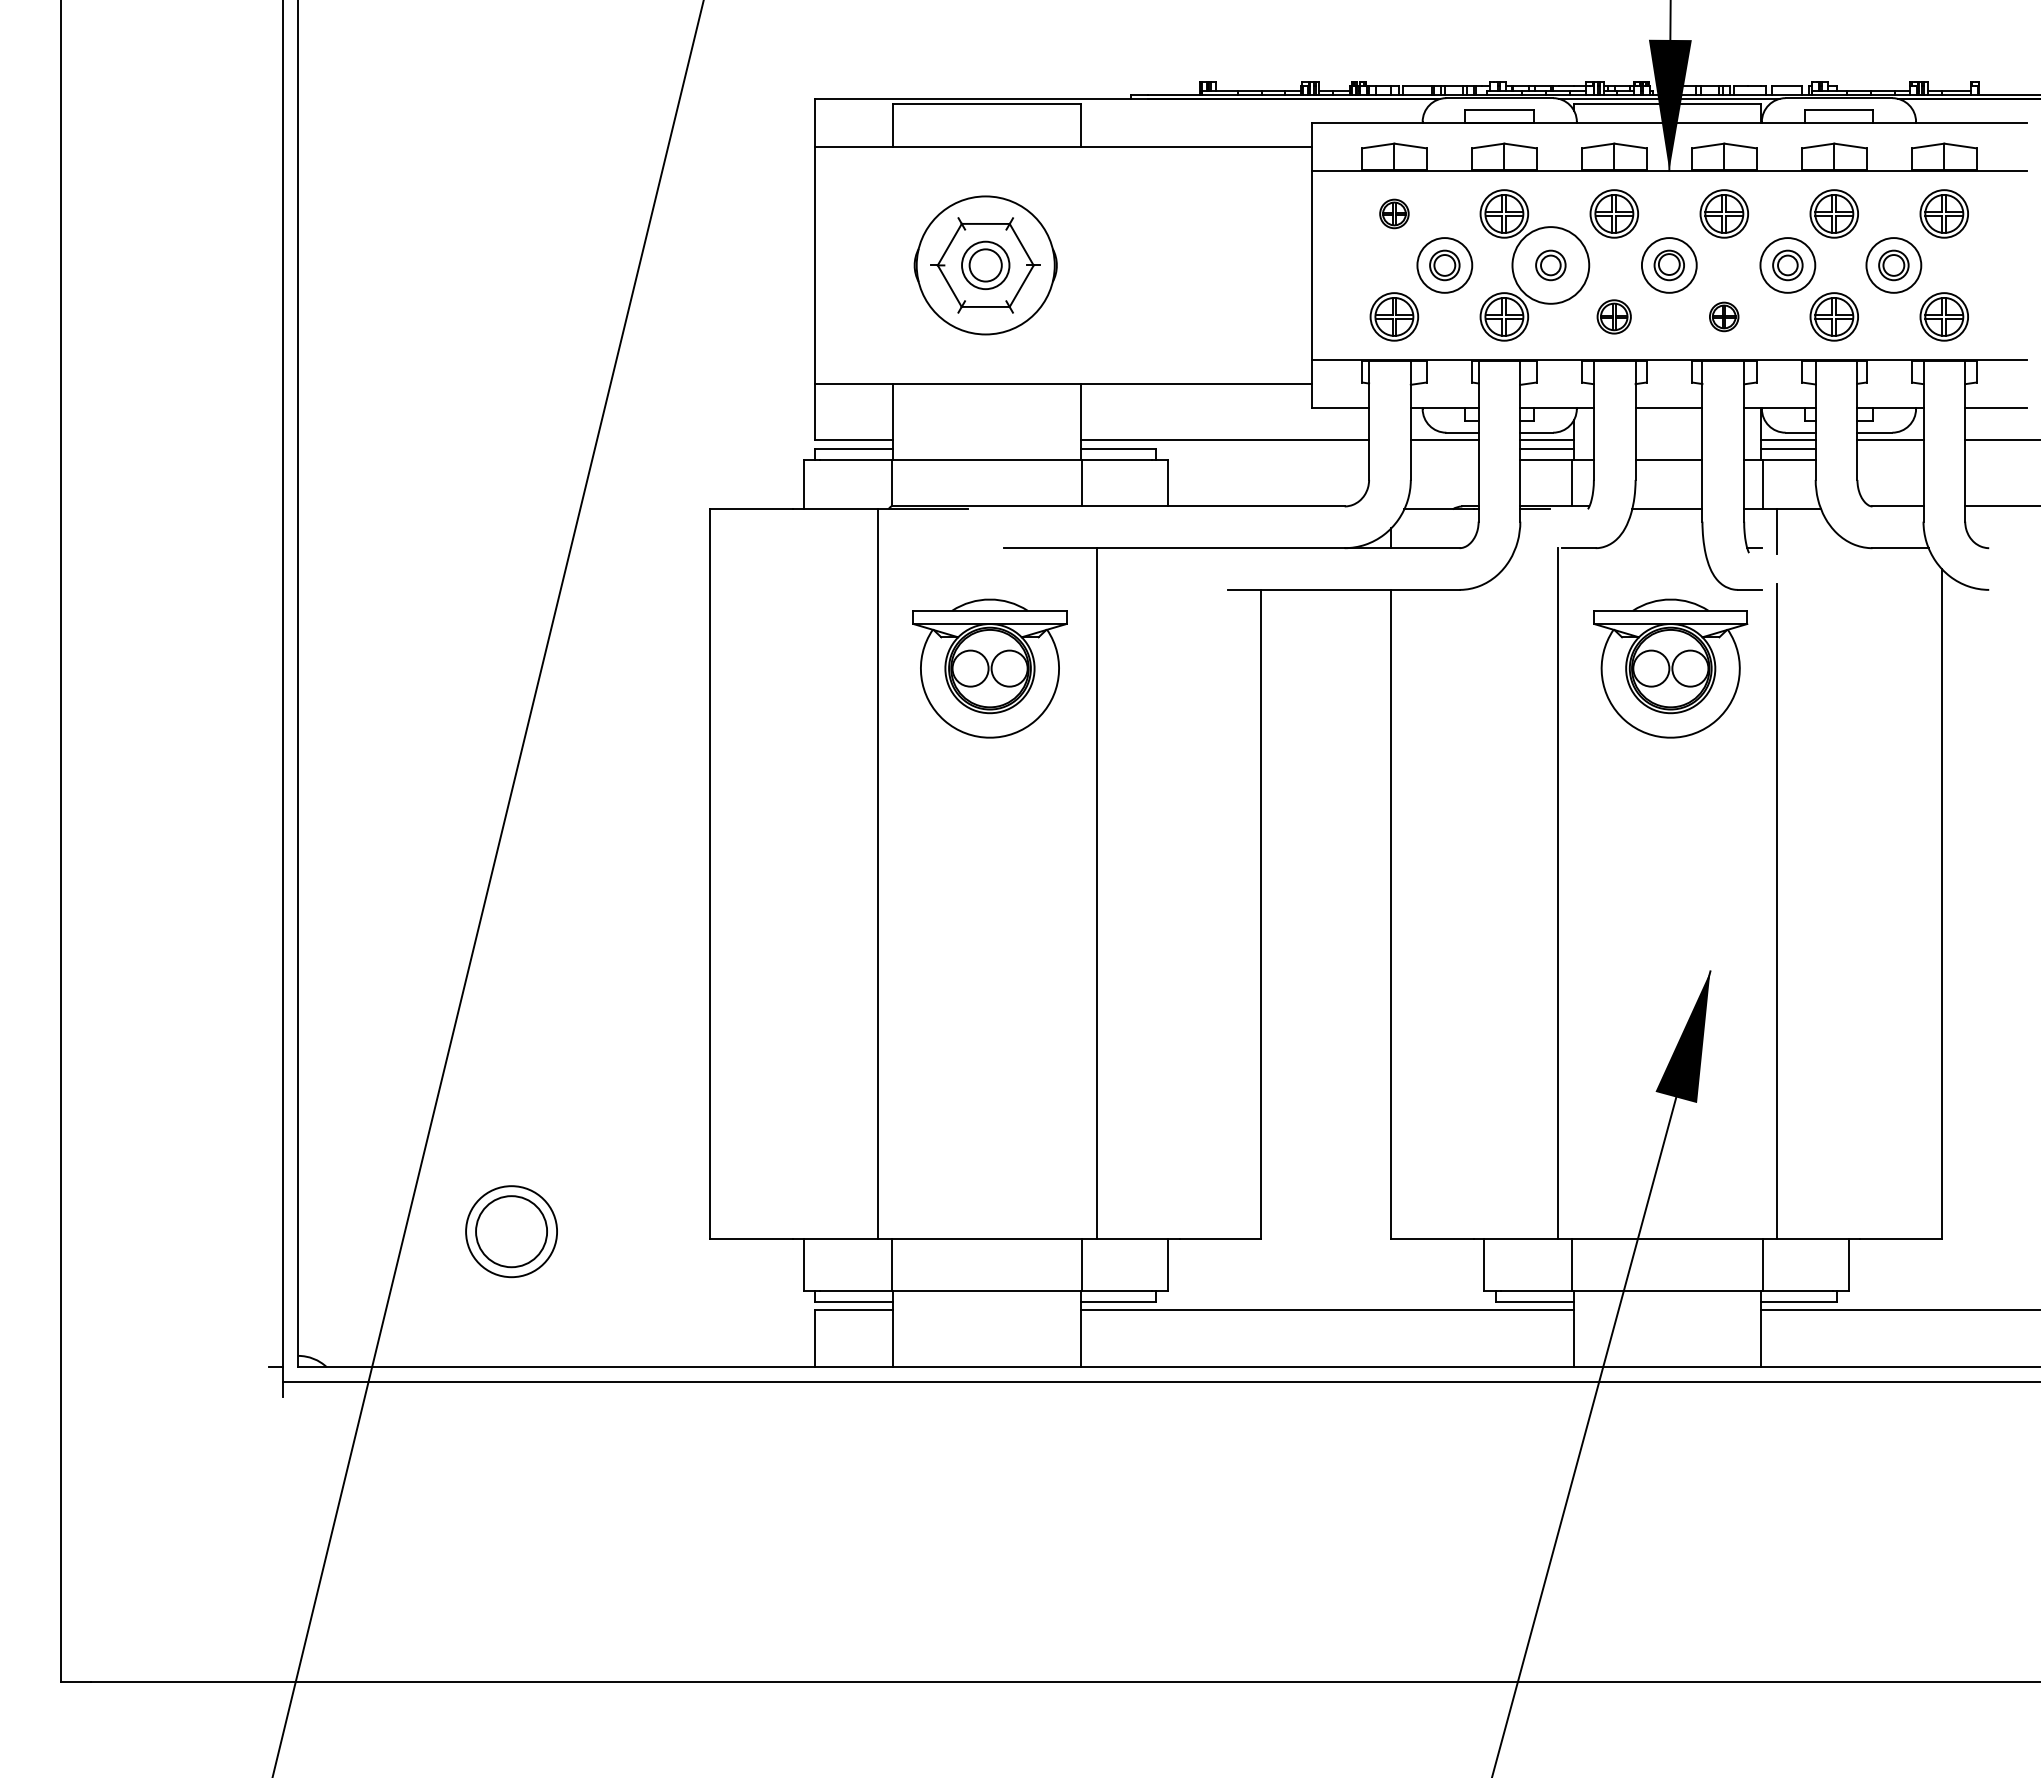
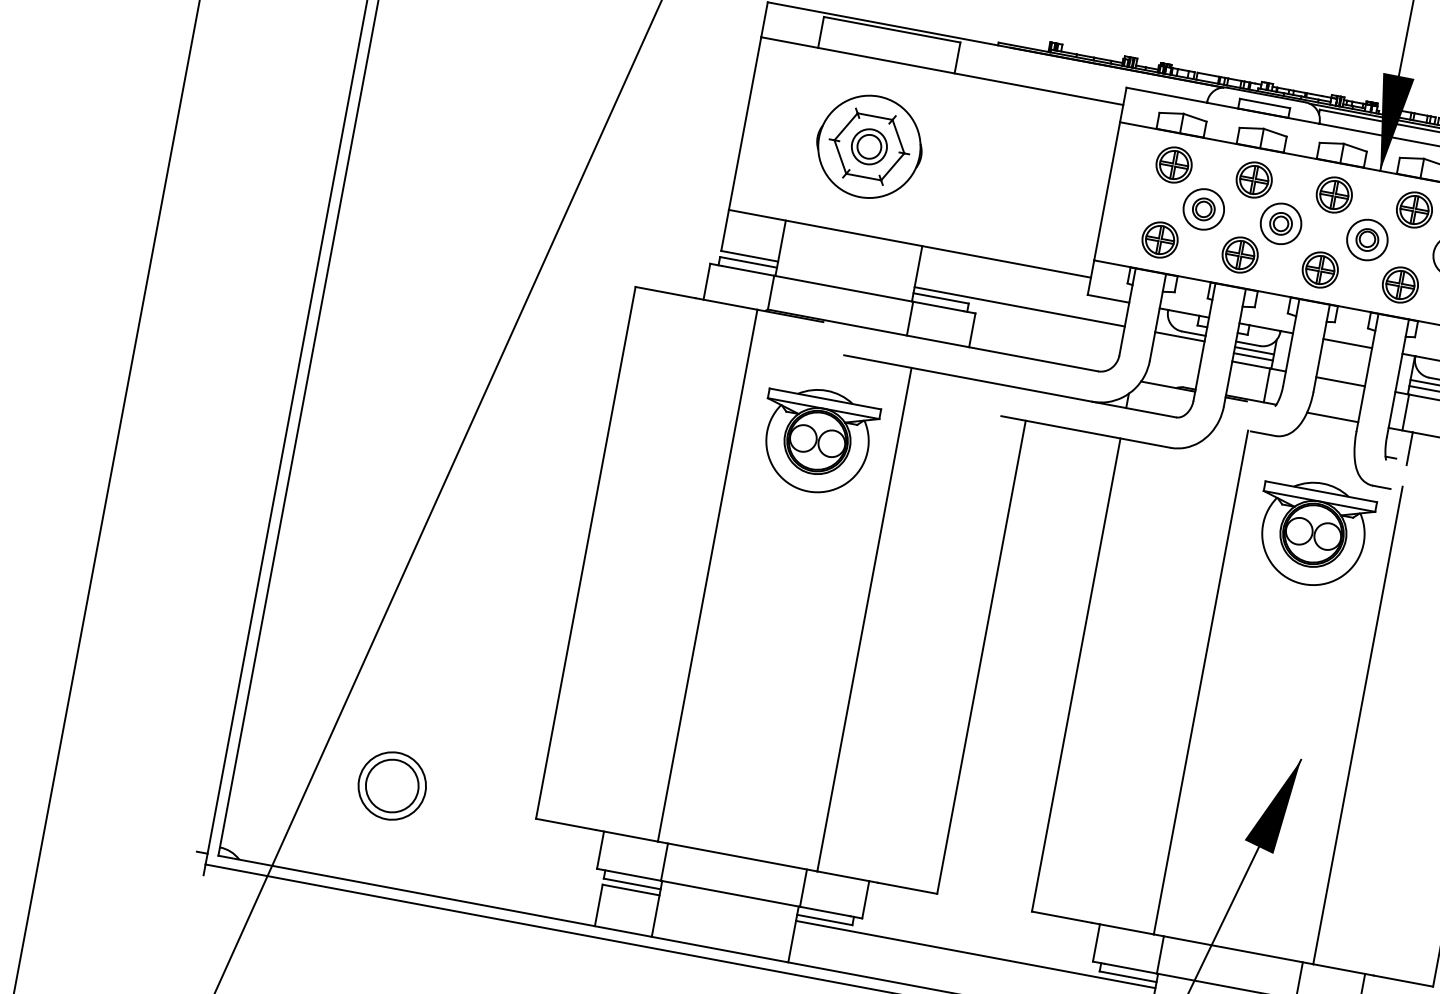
part: (1394, 213) -> (1174, 164), size x1.67
circle: (1550, 265) -> (1280, 223), size x0.71
part: (1613, 316) -> (1319, 269), size x1.43
part: (1723, 316) -> (1399, 284), size x1.67

